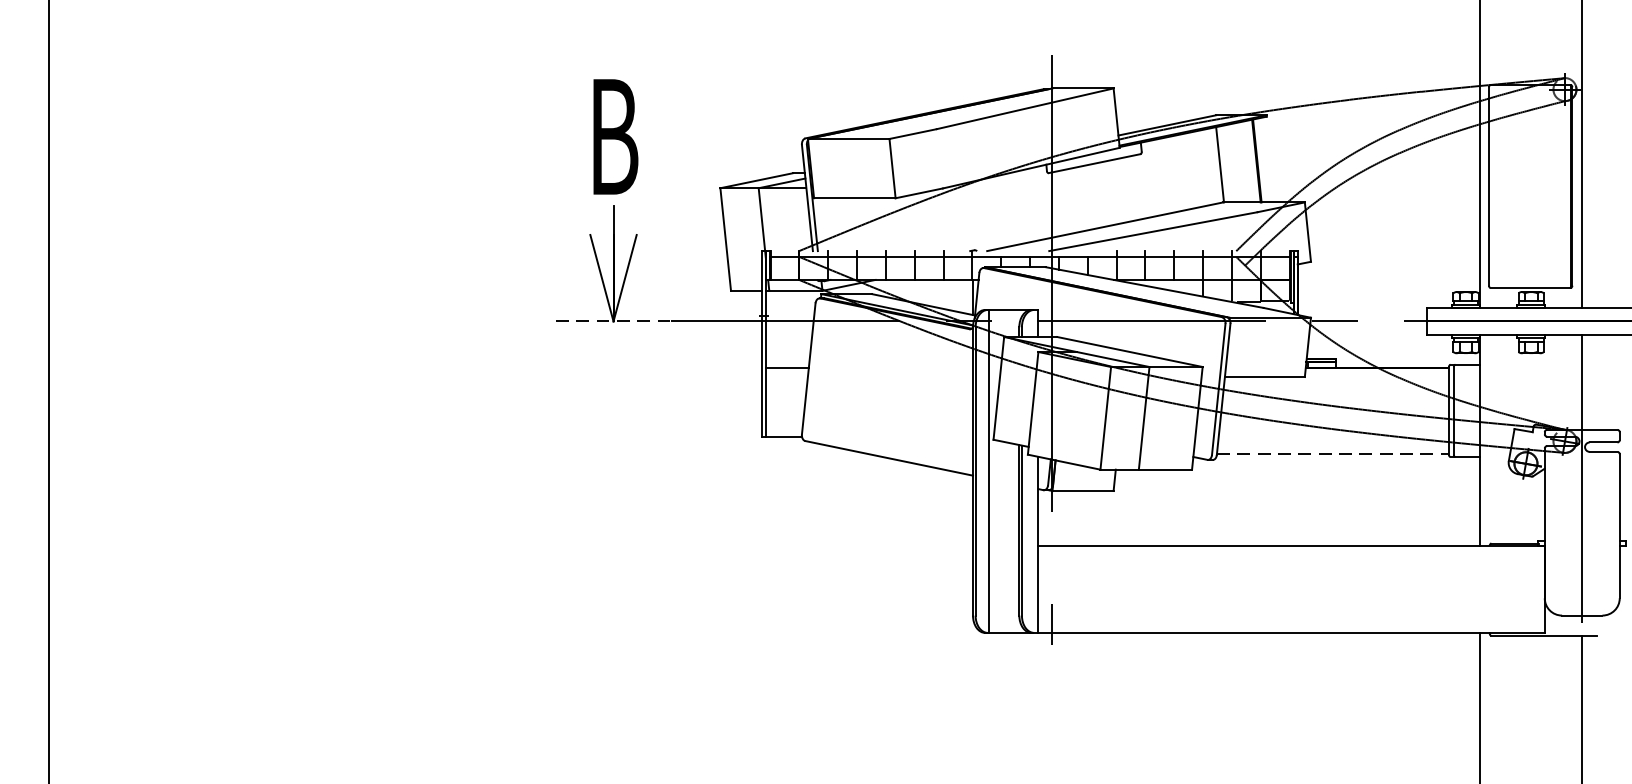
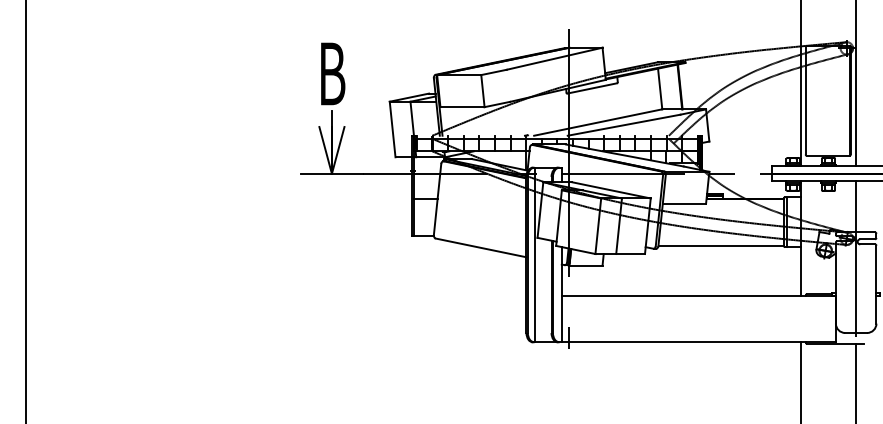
line: (614, 320) -> (332, 173), dashed -> solid
line: (1333, 453) -> (721, 245), dashed -> solid

